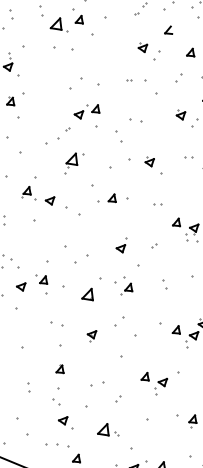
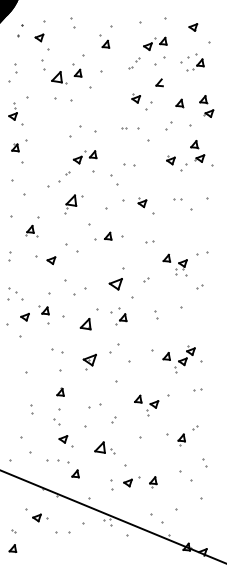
part: (50, 200) -> (51, 260), moved
part: (121, 244) -> (116, 278), size x1.6
part: (91, 335) -> (89, 361), size x1.6

